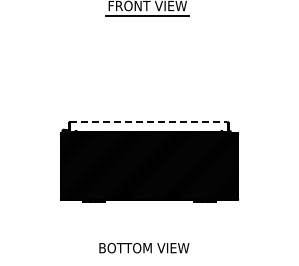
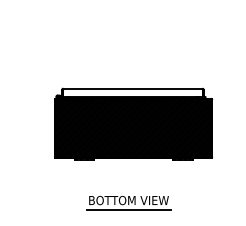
line: (148, 121) -> (132, 88), dashed -> solid
line: (144, 258) -> (129, 209), added

